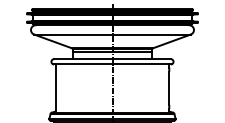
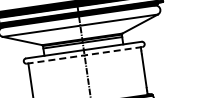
line: (111, 64) -> (83, 55), solid -> dashed

